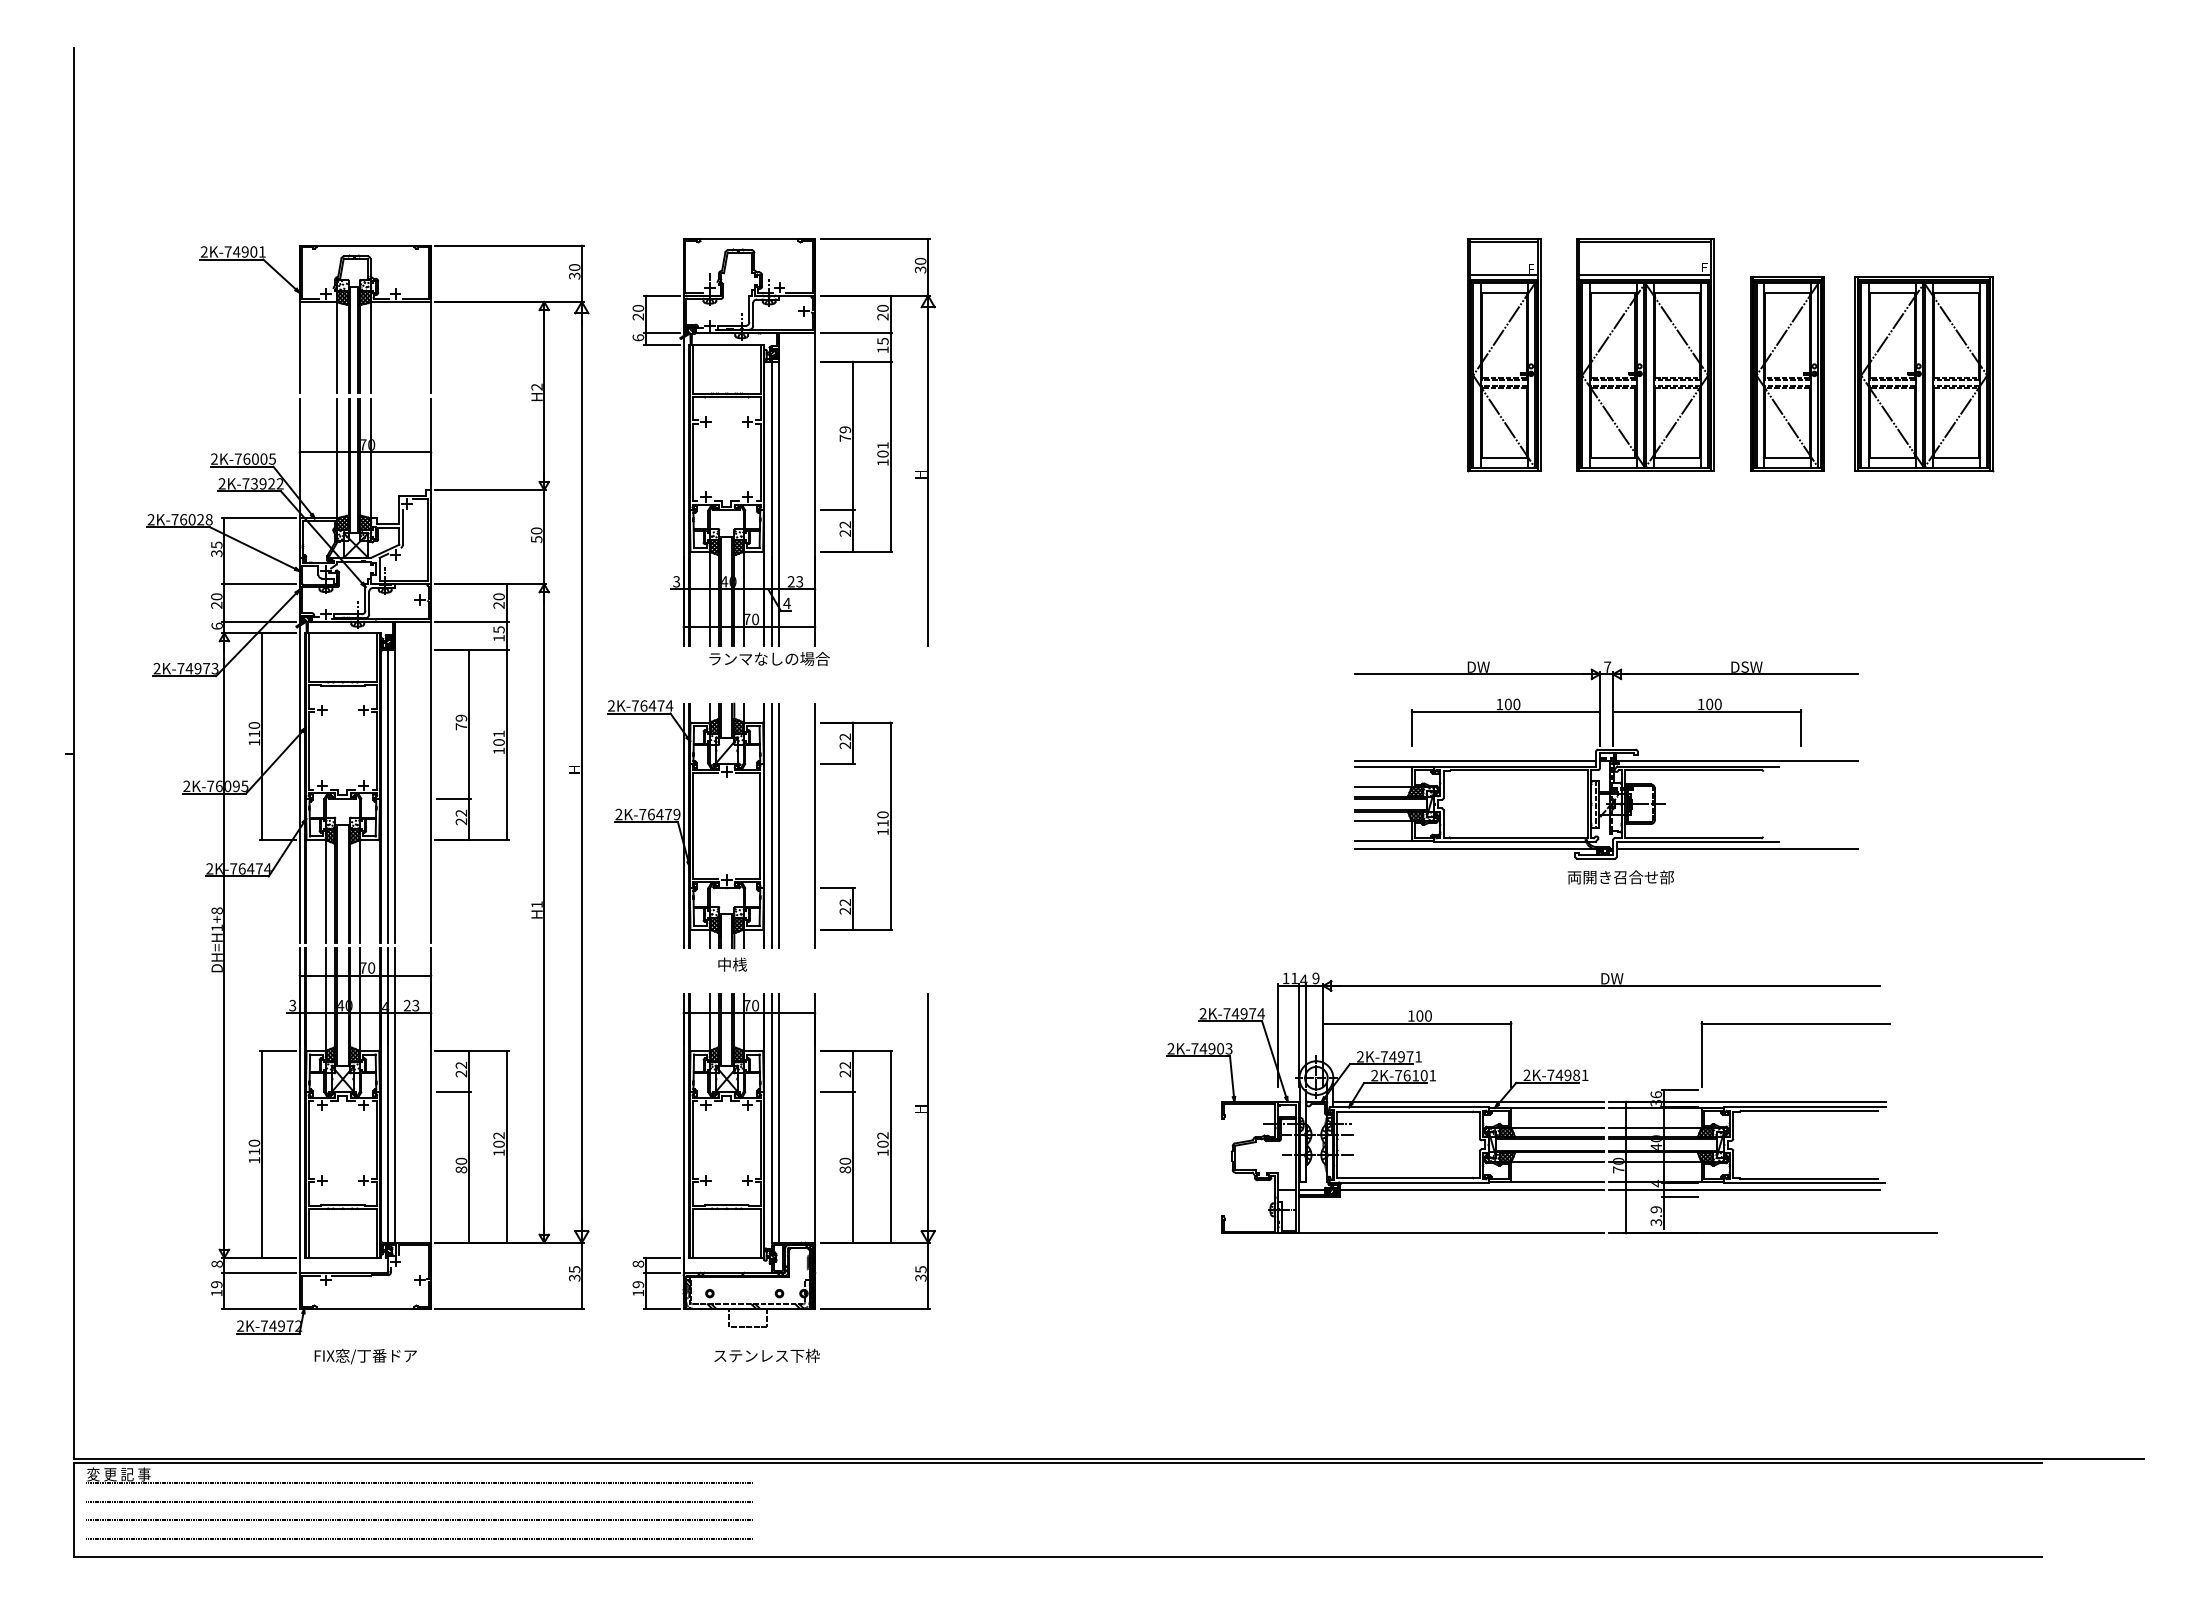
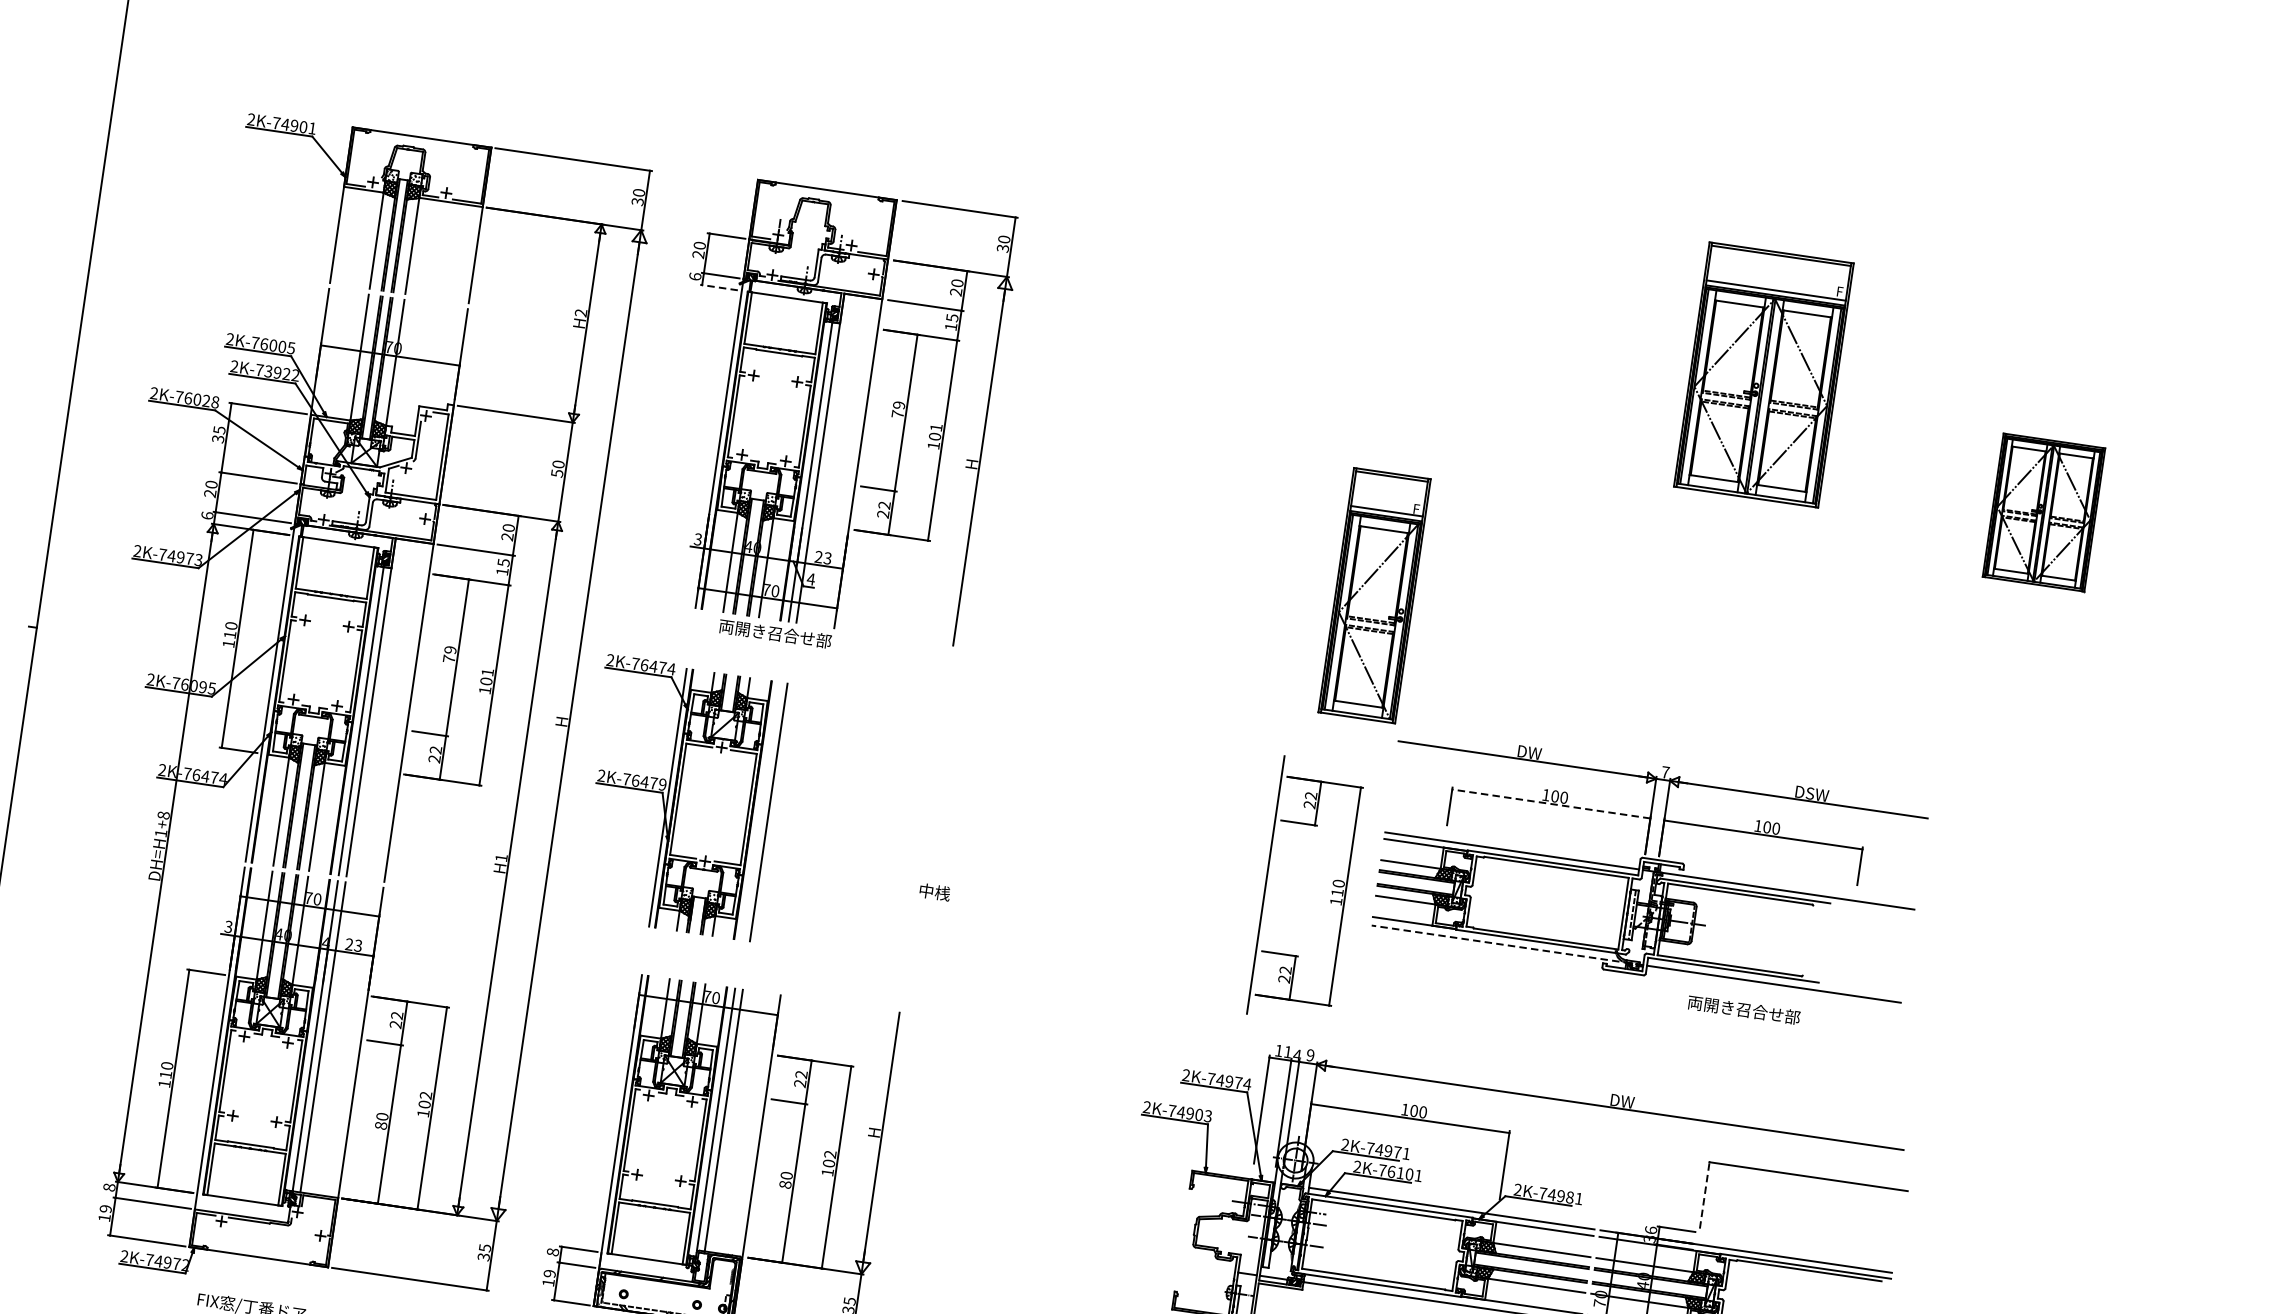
line: (661, 344) -> (718, 287), solid -> dashed
part: (1645, 354) -> (1764, 374), moved
part: (1504, 355) -> (1374, 595), moved
part: (1787, 373) -> (1900, 490), removed
part: (1924, 374) -> (2044, 512), size x0.7
text: (768, 658) -> (783, 634), ランマなしの場合 -> 両開き召合せ部
line: (1505, 712) -> (1550, 804), solid -> dashed
part: (877, 824) -> (1331, 892), moved
line: (771, 825) -> (760, 810), removed
line: (1483, 849) -> (1506, 945), solid -> dashed
text: (1620, 877) -> (1743, 1010), moved
text: (732, 964) -> (934, 892), moved
line: (1701, 1053) -> (1704, 1193), solid -> dashed

